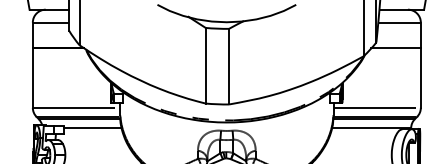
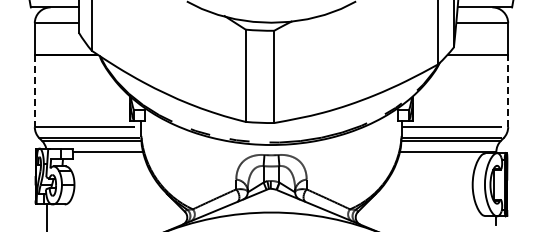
line: (421, 77) -> (508, 90), solid -> dashed
line: (32, 78) -> (34, 91), solid -> dashed

